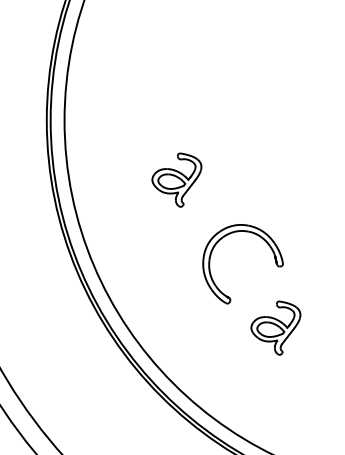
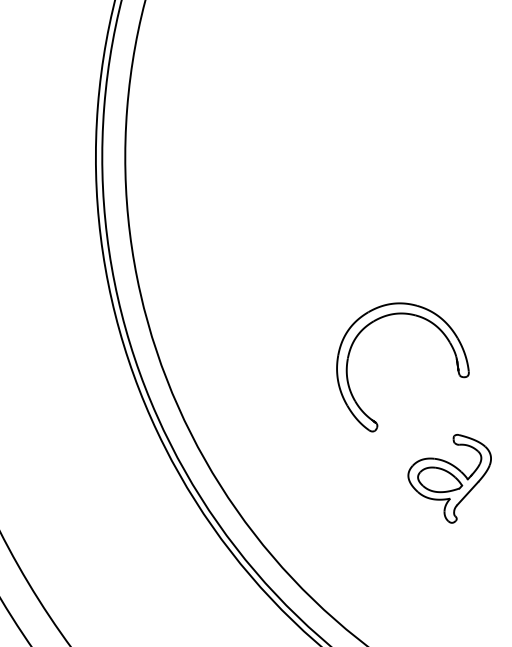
part: (176, 179) -> (304, 220), removed

